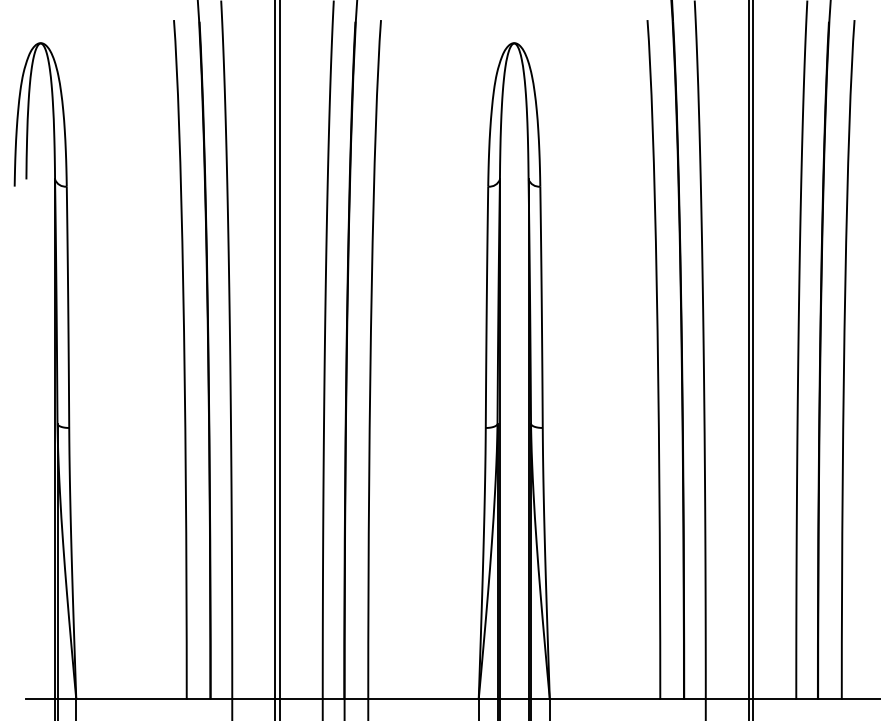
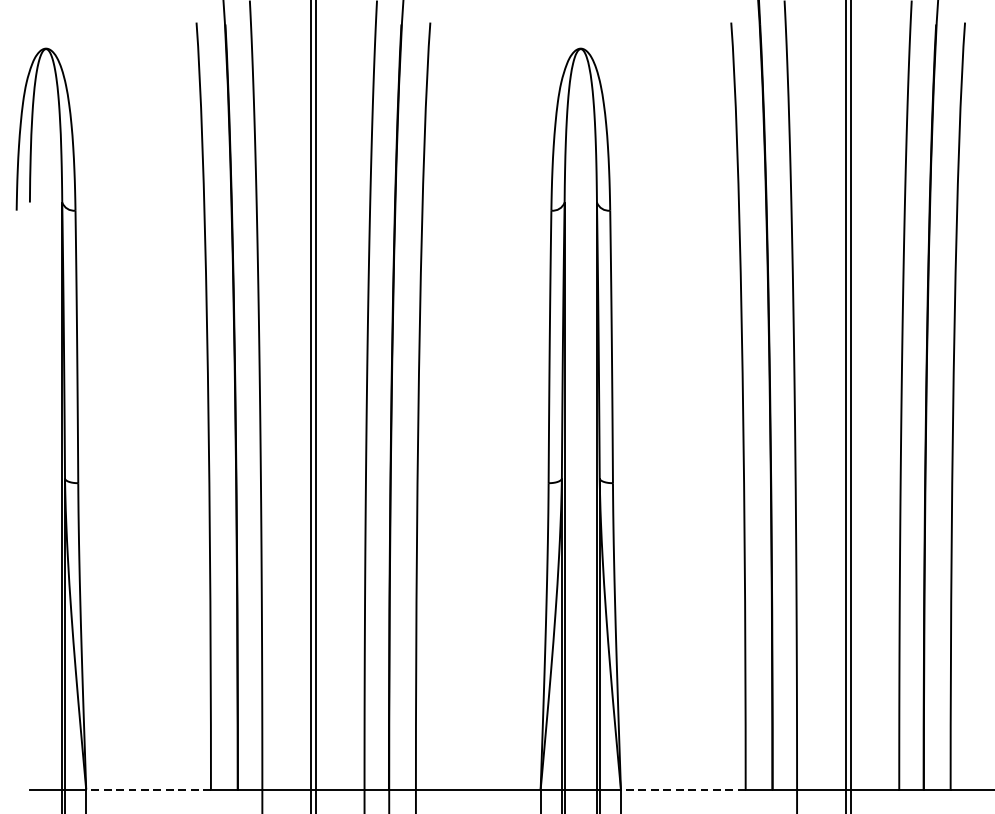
line: (131, 699) -> (148, 789), solid -> dashed
line: (604, 699) -> (682, 789), solid -> dashed

